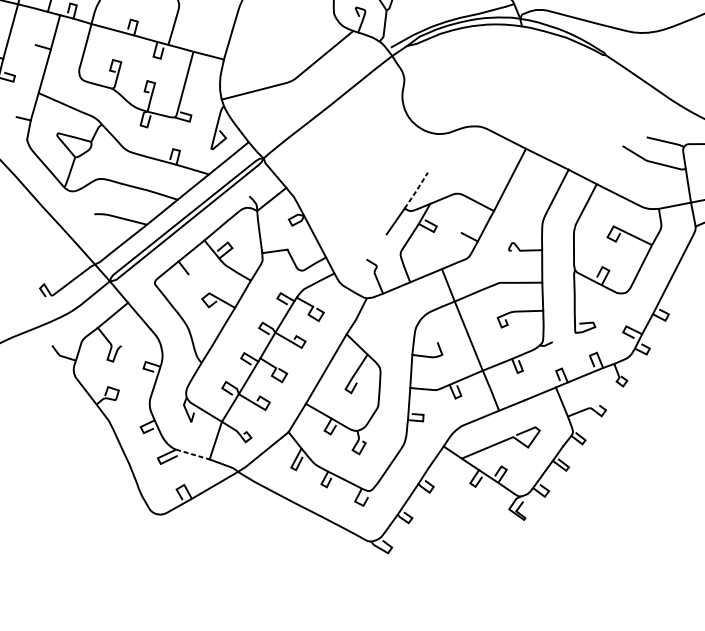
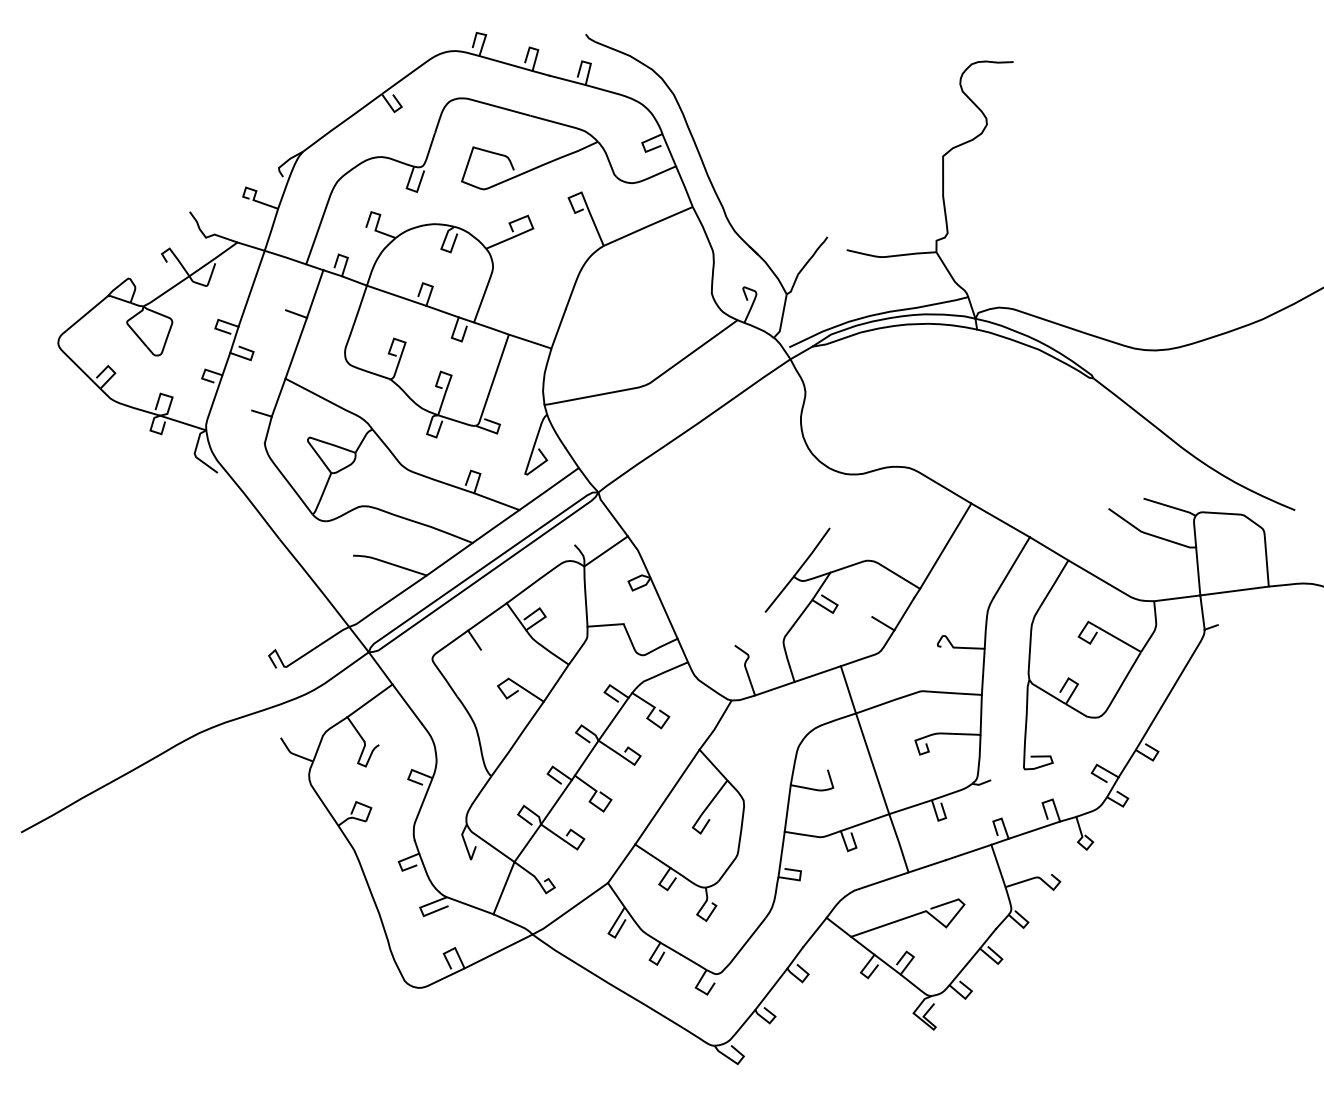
line: (416, 190) -> (812, 552), dashed -> solid
line: (193, 454) -> (470, 905), dashed -> solid

